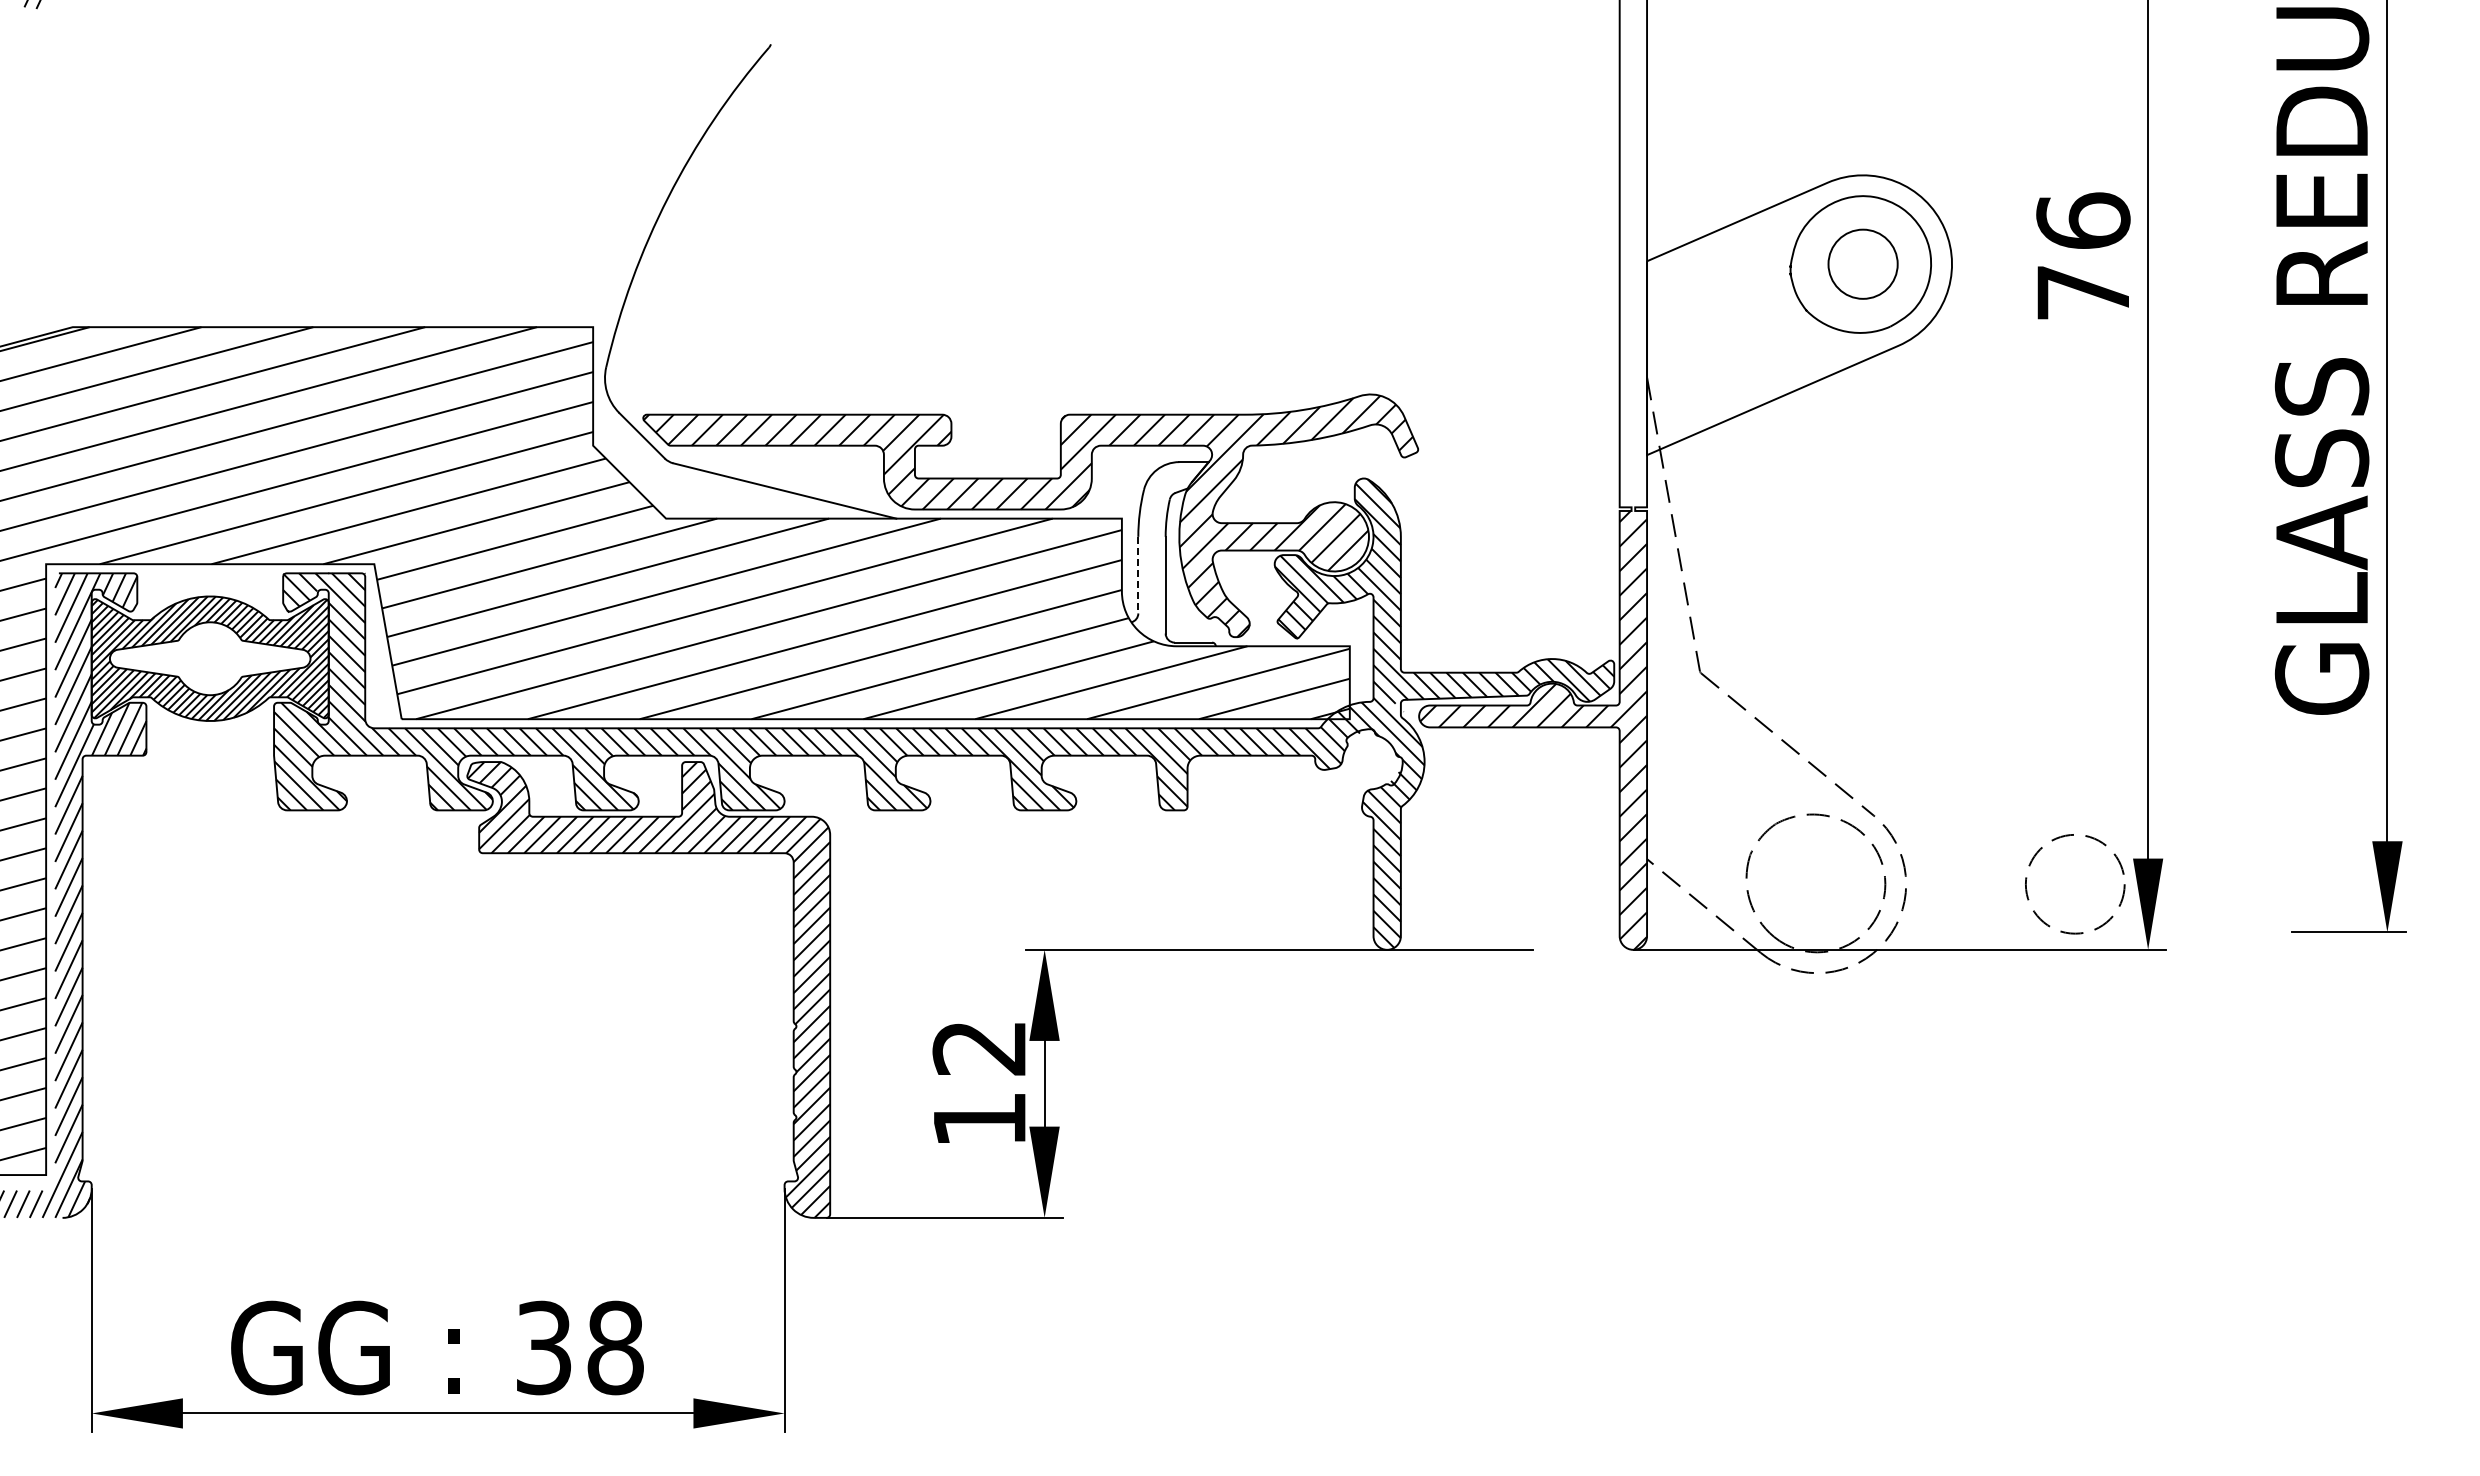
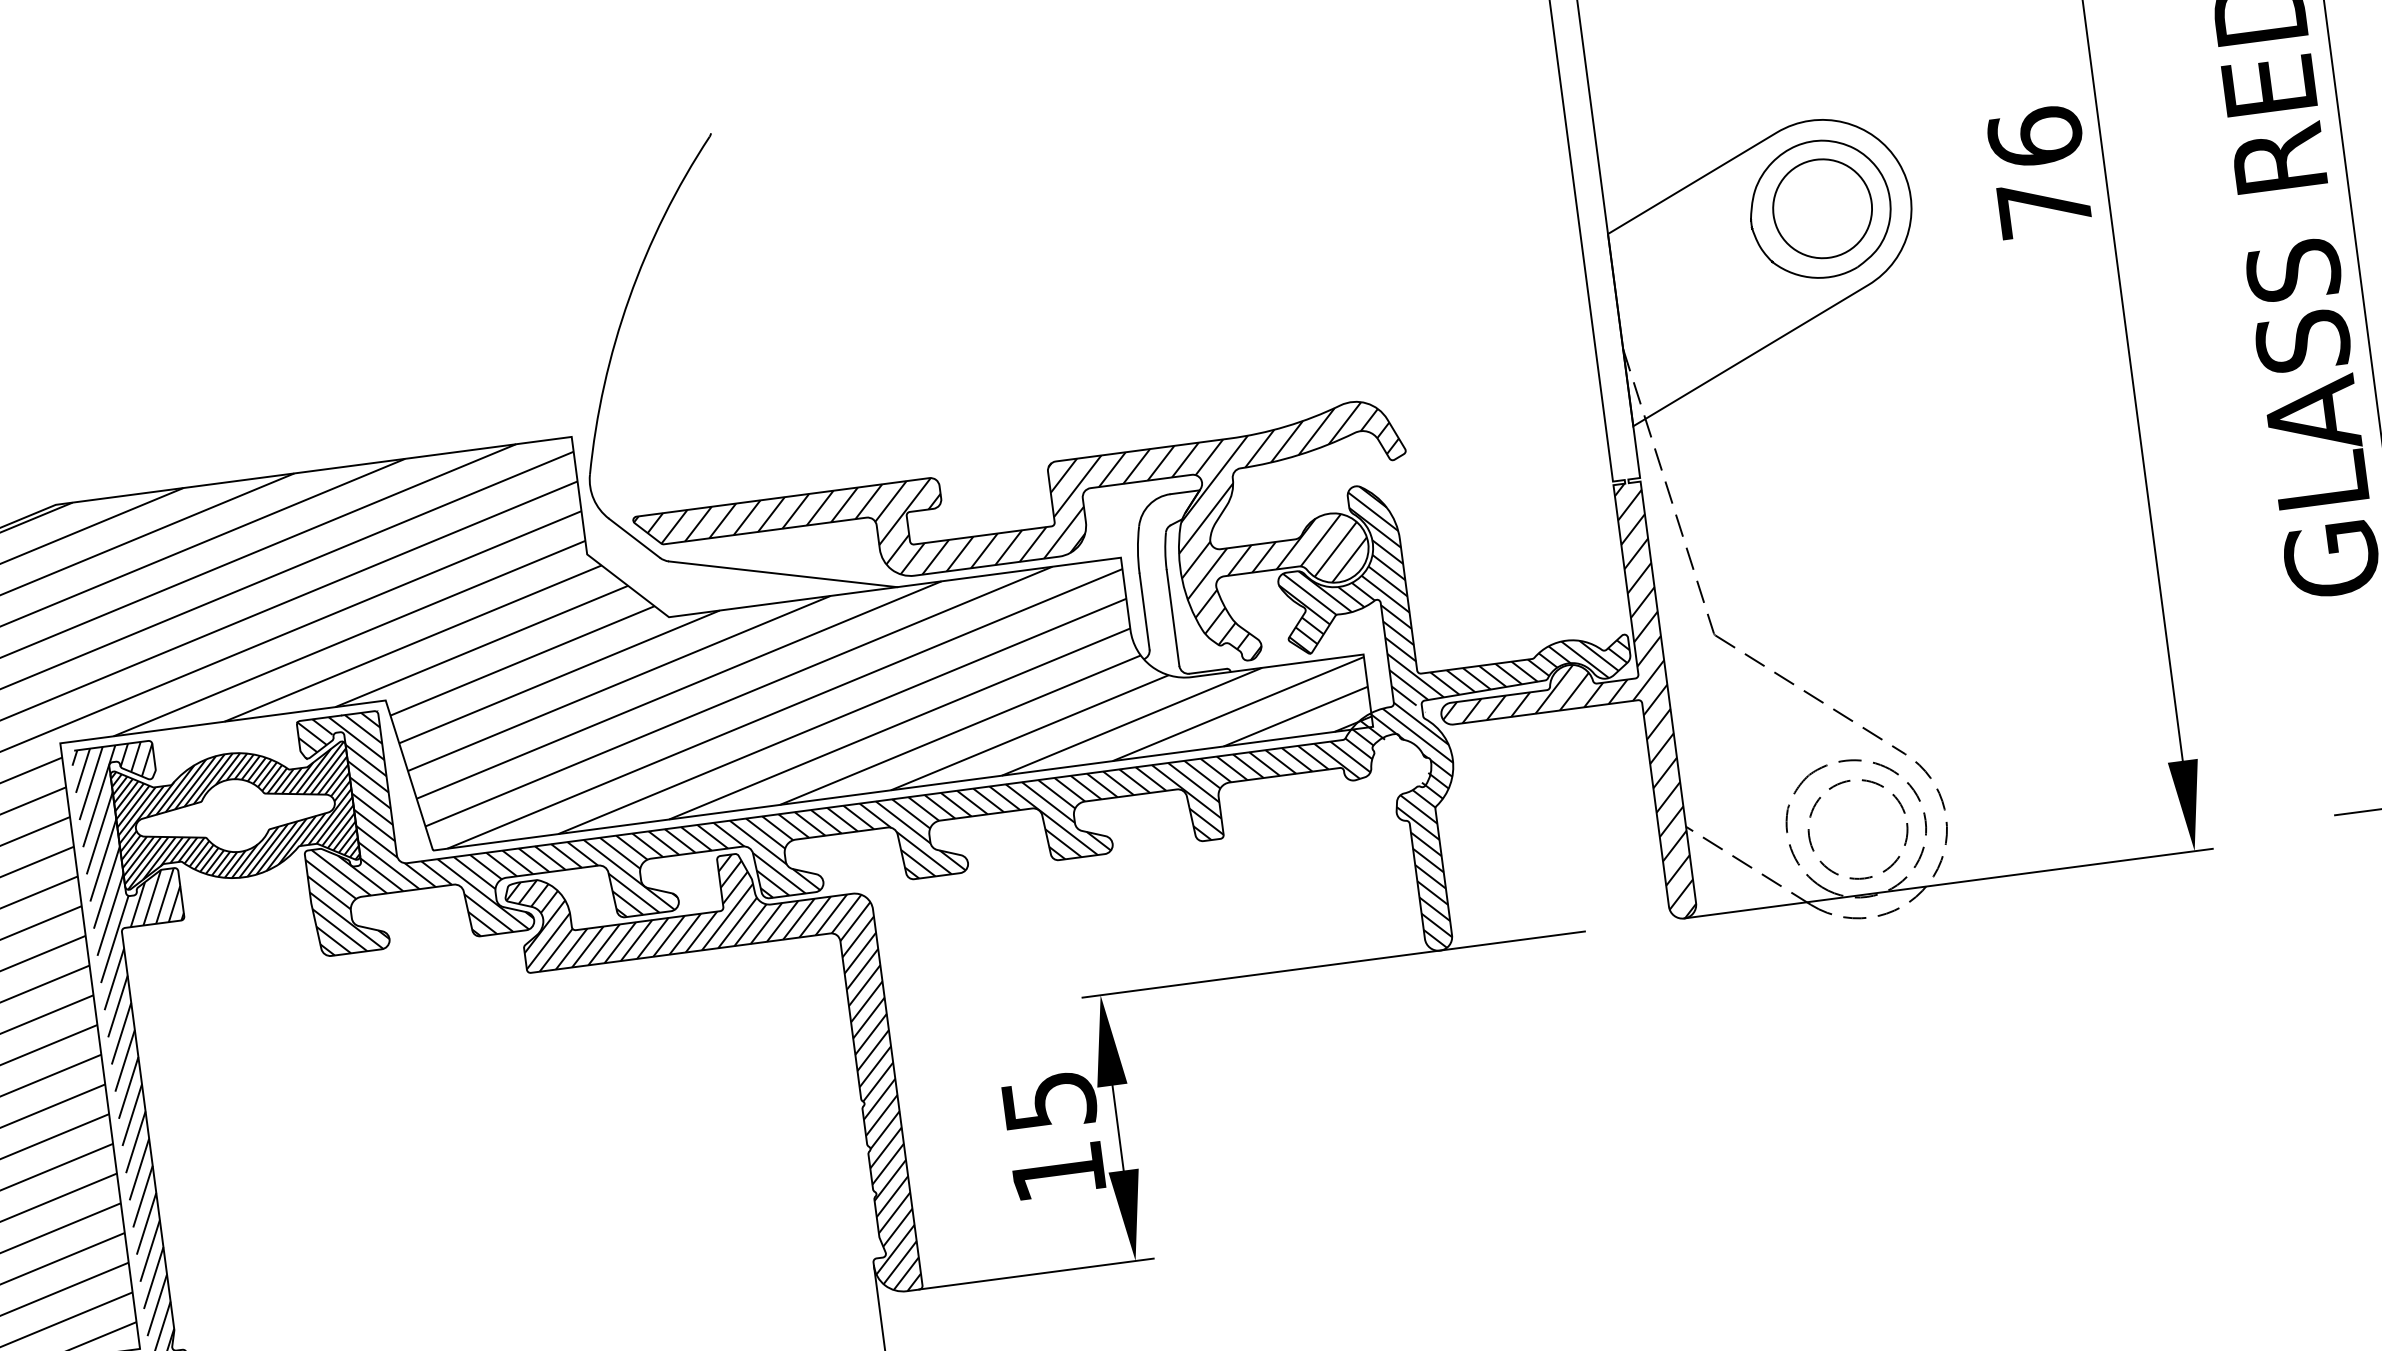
circle: (1862, 263) -> (1821, 208), size x1.43
line: (1138, 575) -> (1144, 611), dashed -> solid
circle: (2075, 884) -> (1858, 829), moved
text: (979, 1048) -> (1048, 1101), 12 -> 15

